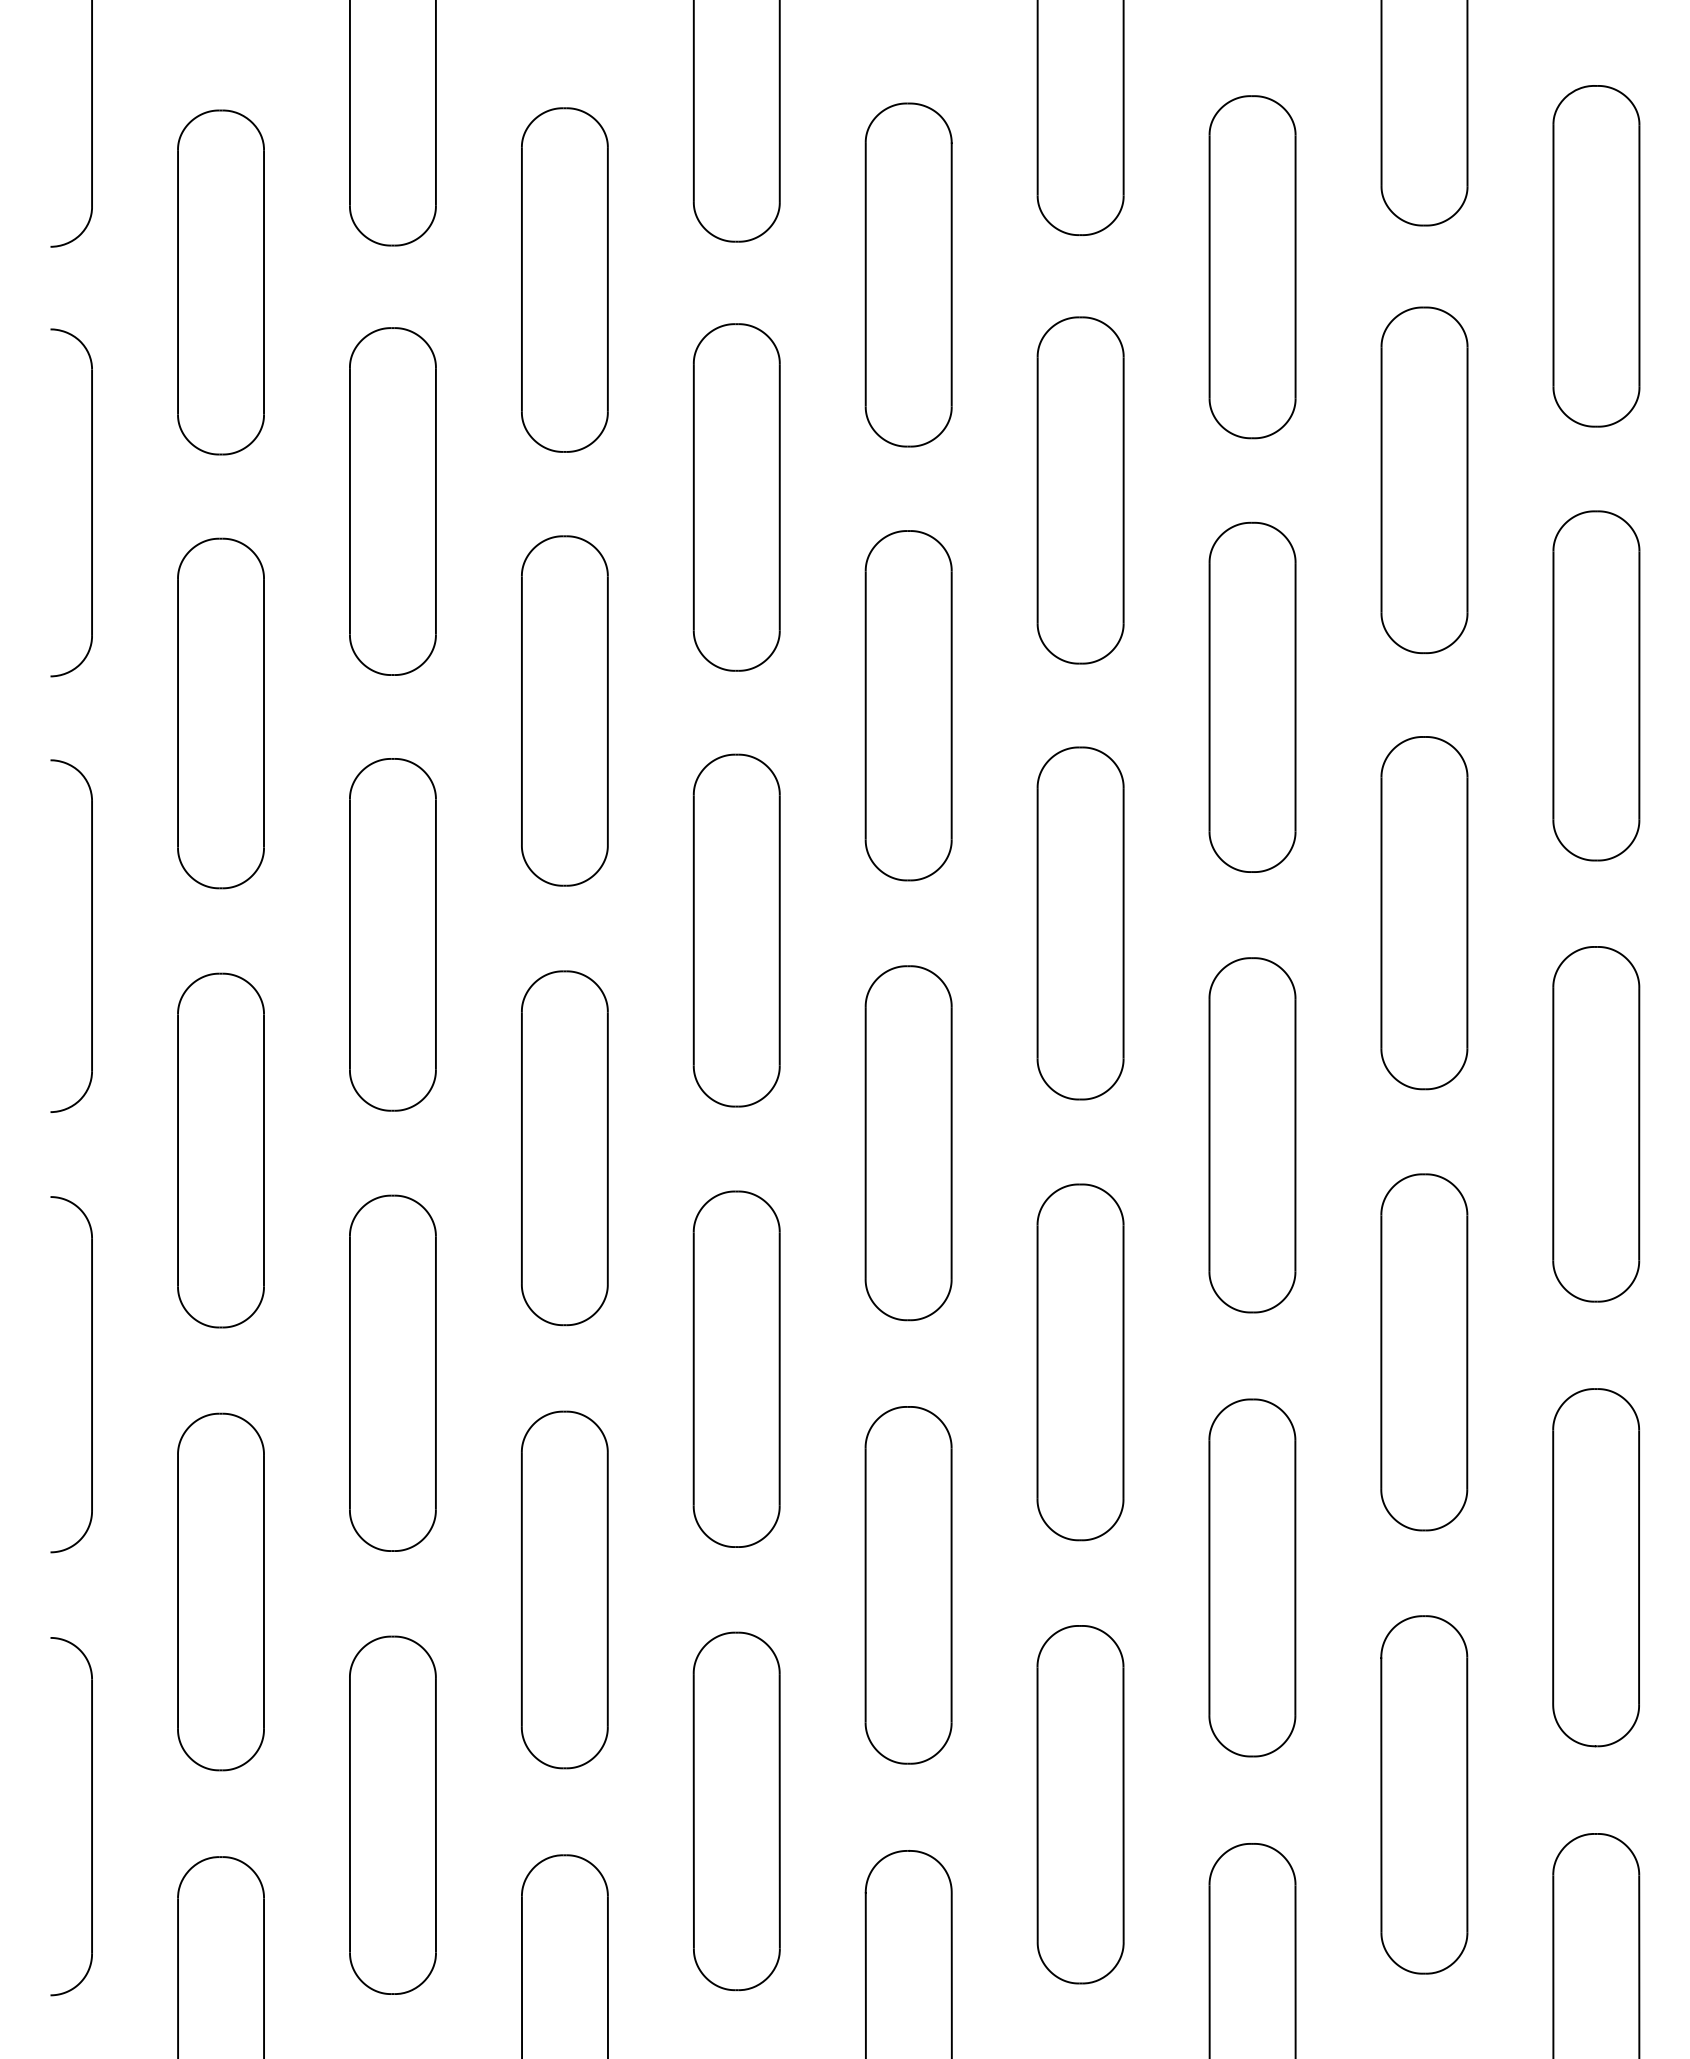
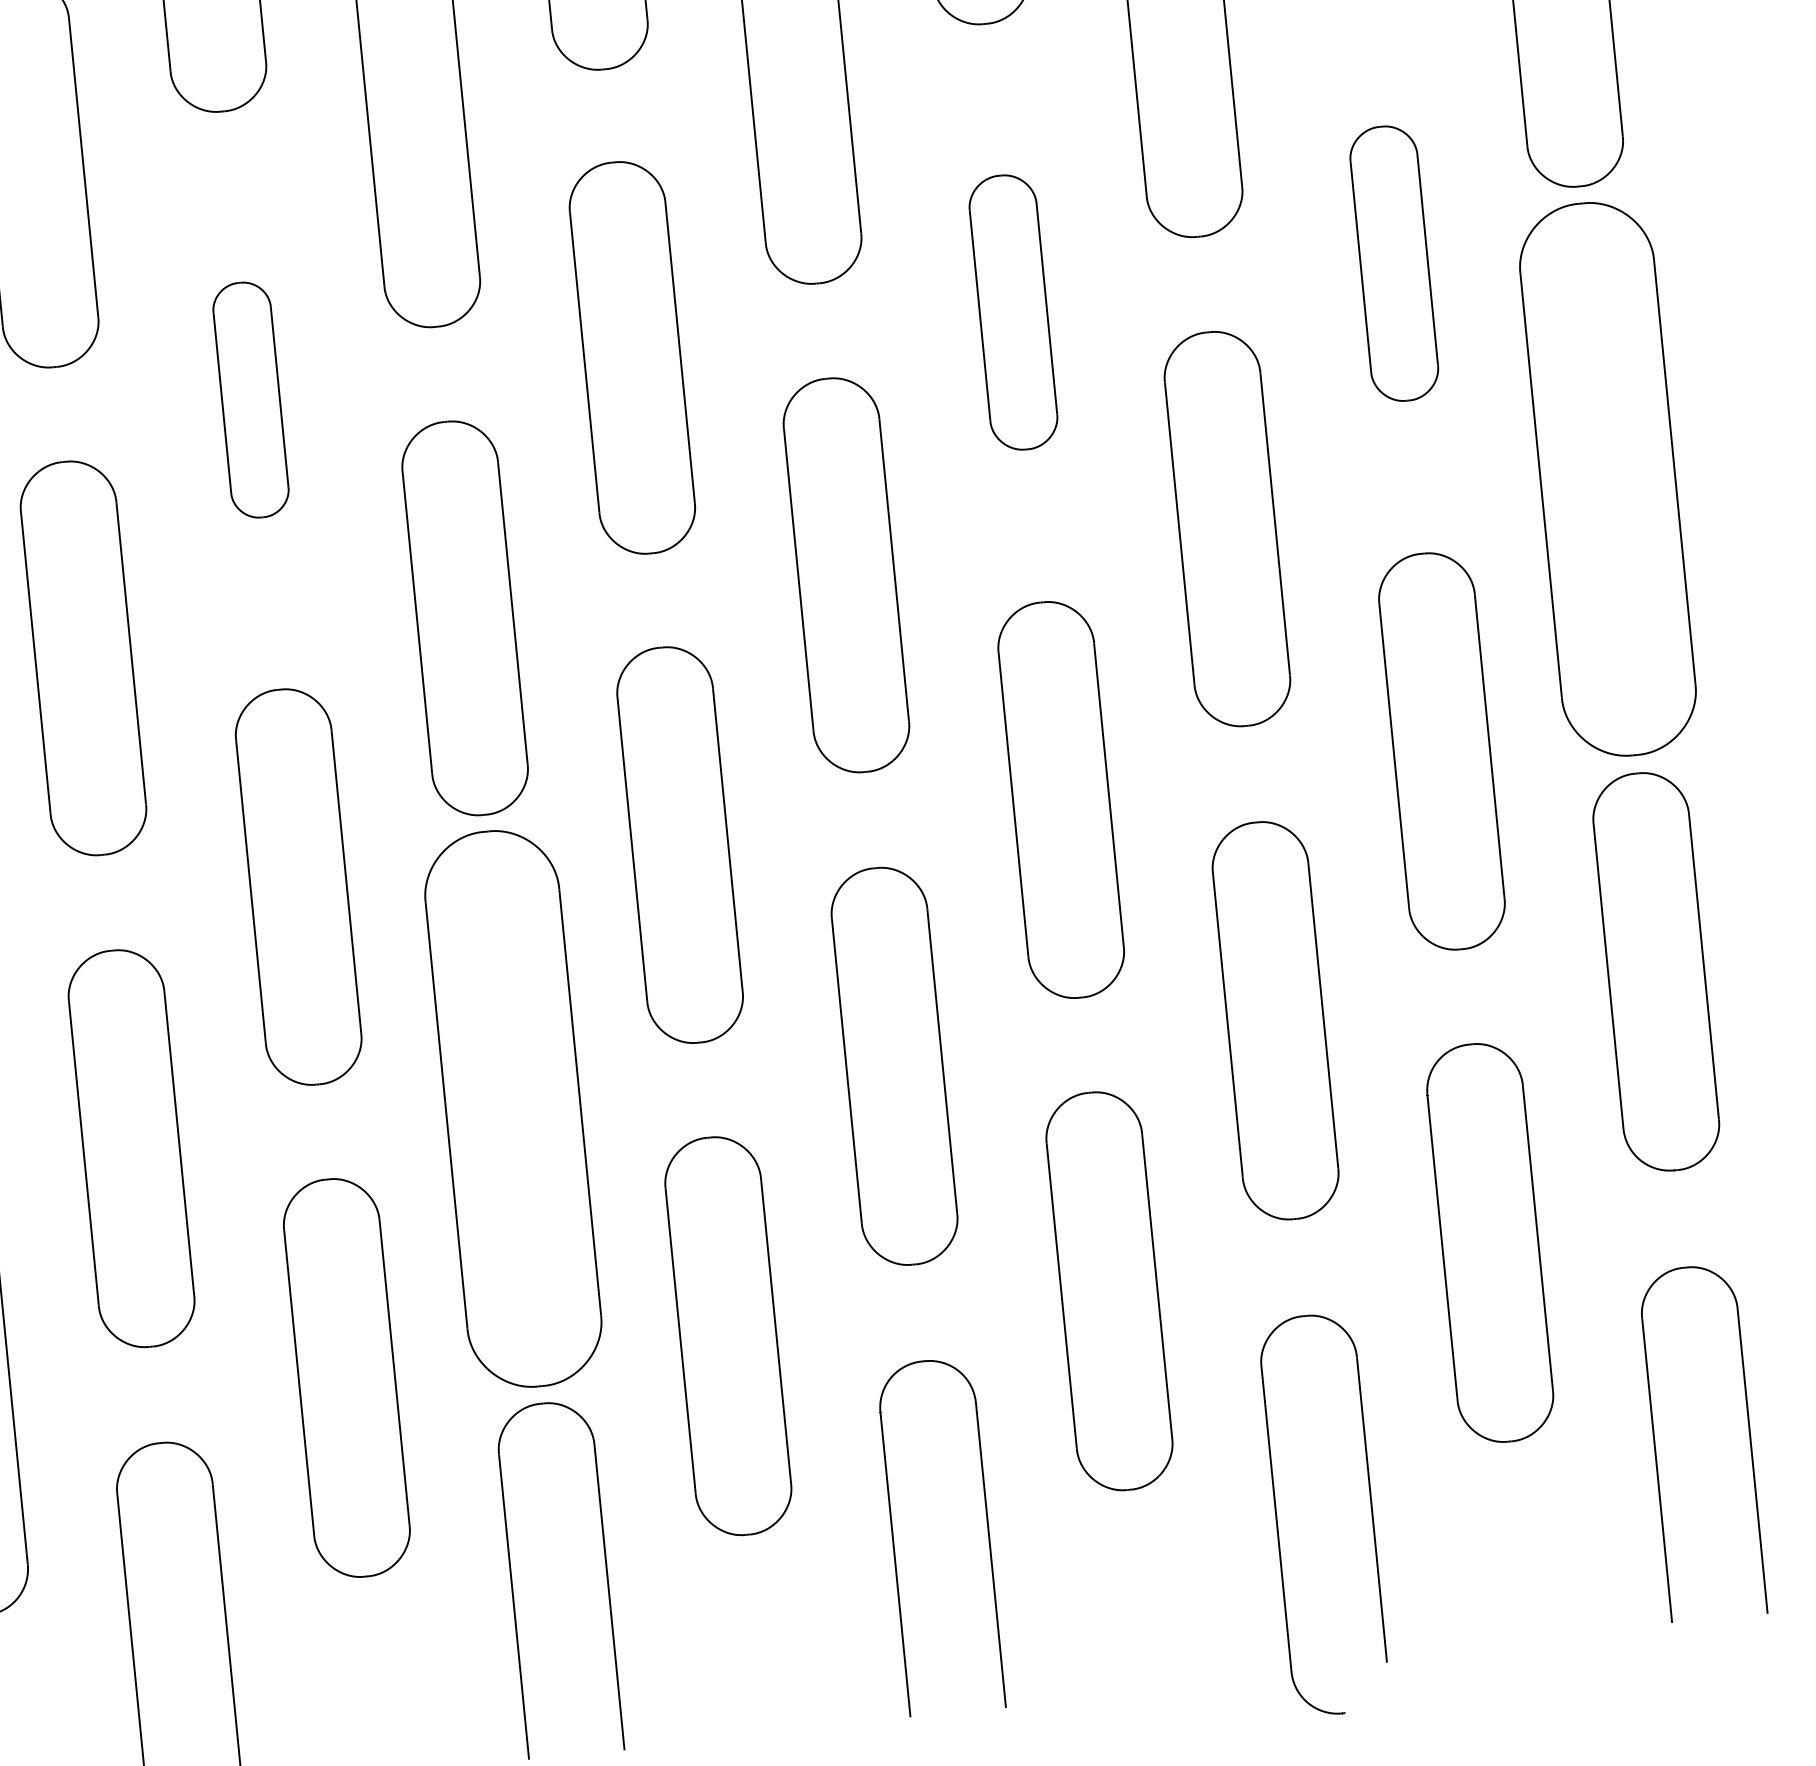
part: (1424, 913) -> (1394, 264), size x0.7
part: (1080, 923) -> (1013, 312), size x0.7
part: (392, 934) -> (250, 399), size x0.6
part: (1596, 1124) -> (1608, 479), size x1.4
part: (564, 1589) -> (512, 1108), size x1.4

